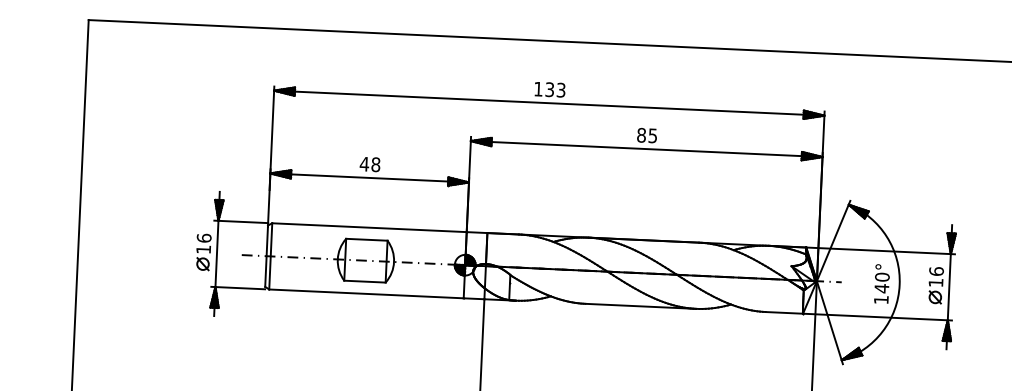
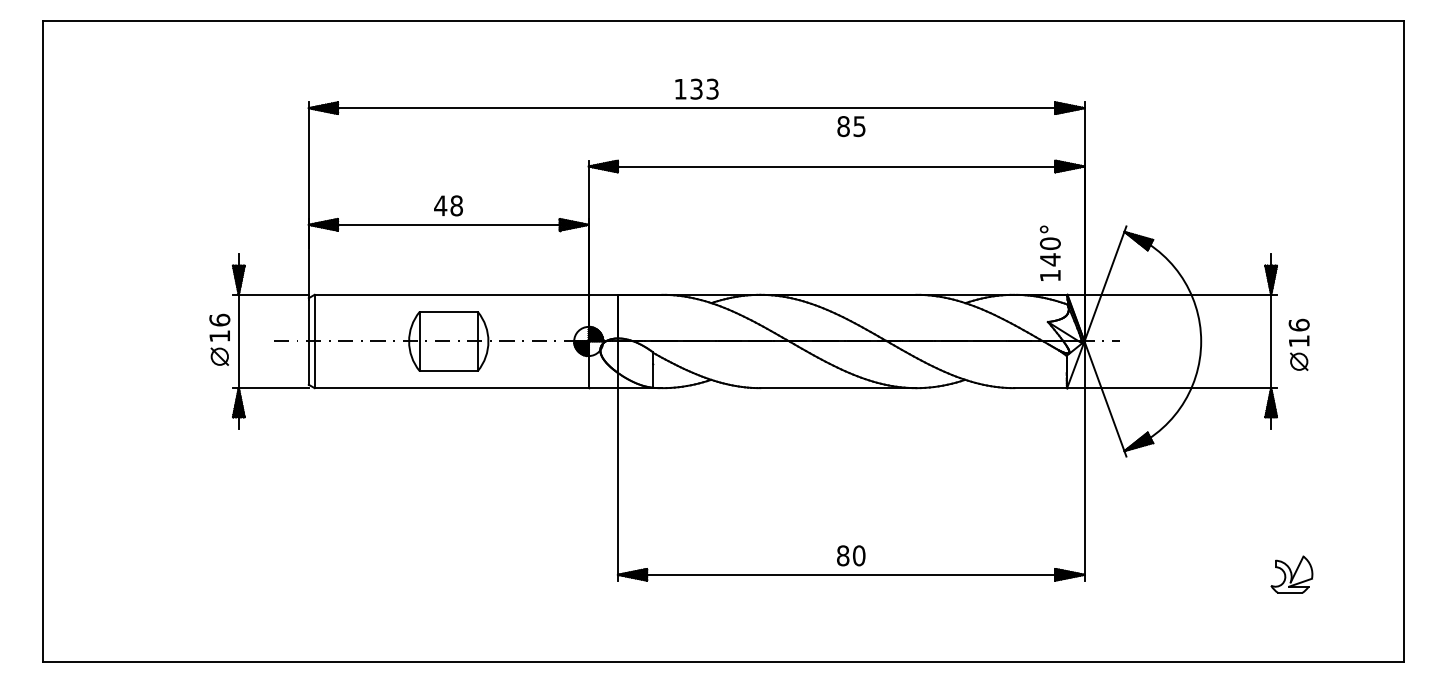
text: (647, 135) -> (851, 126), moved
text: (881, 283) -> (1049, 252), moved
part: (935, 285) -> (1298, 344), moved

